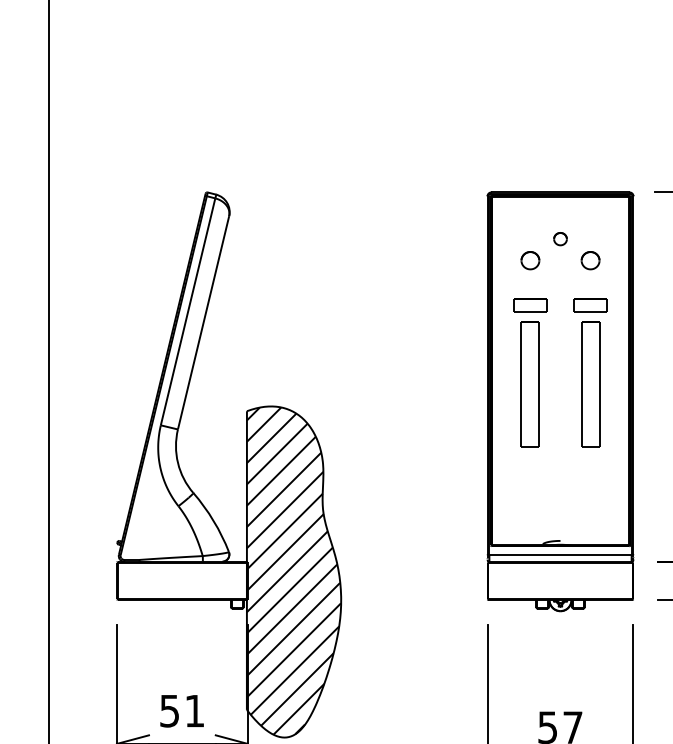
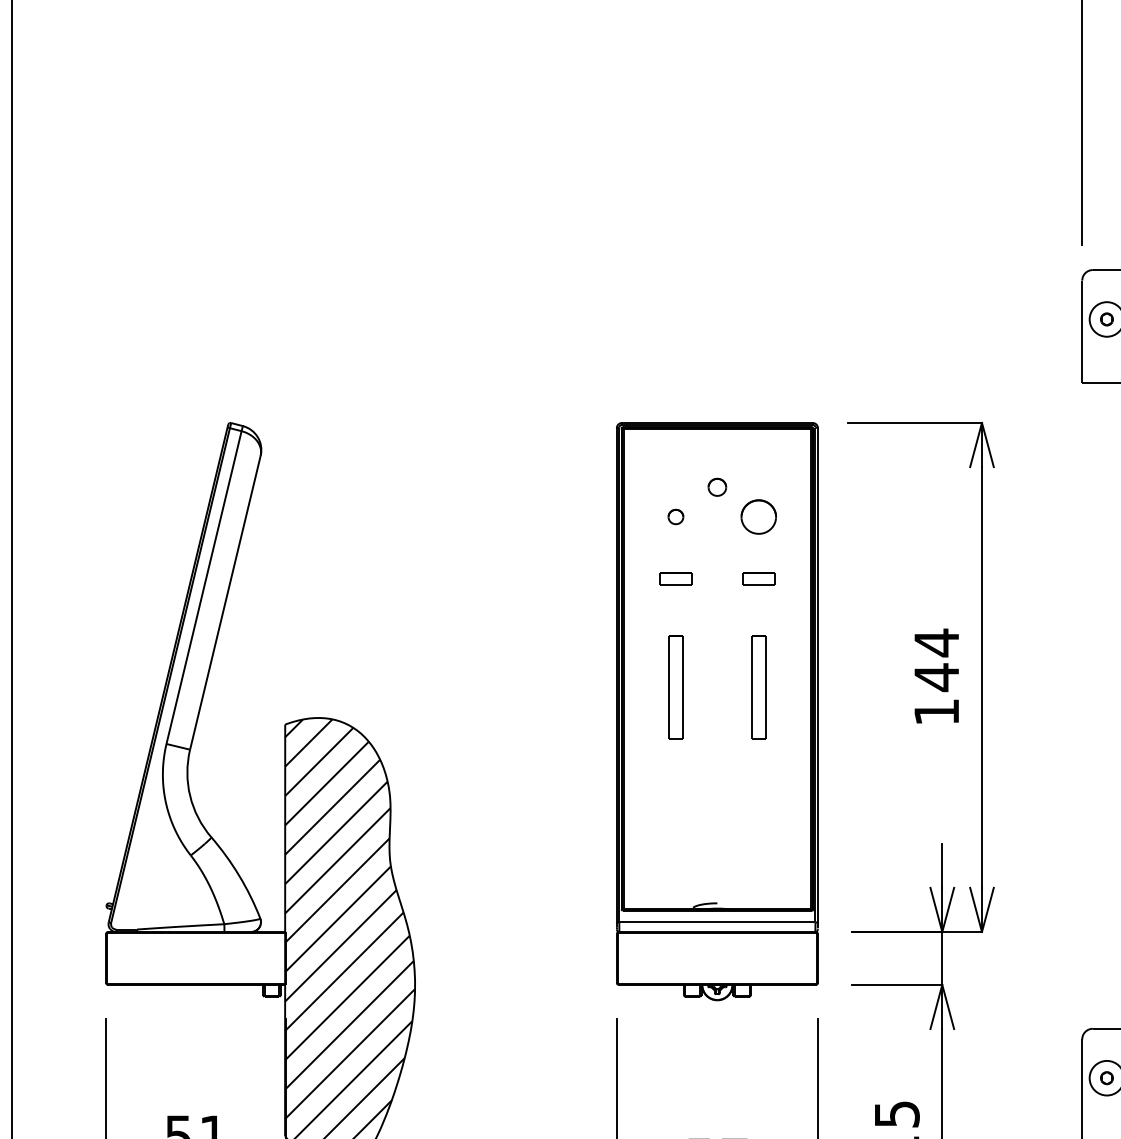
part: (530, 260) -> (675, 516), size x0.6
part: (590, 260) -> (758, 516), size x1.4
part: (530, 305) -> (675, 578), size x0.7
part: (590, 305) -> (758, 578), size x0.7
part: (530, 384) -> (675, 687), size x0.6
part: (590, 384) -> (758, 687), size x0.6

